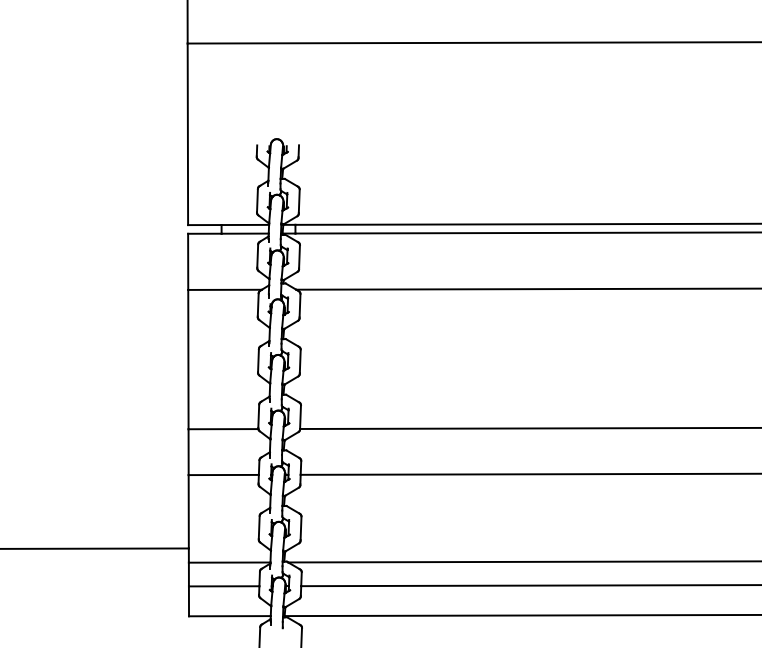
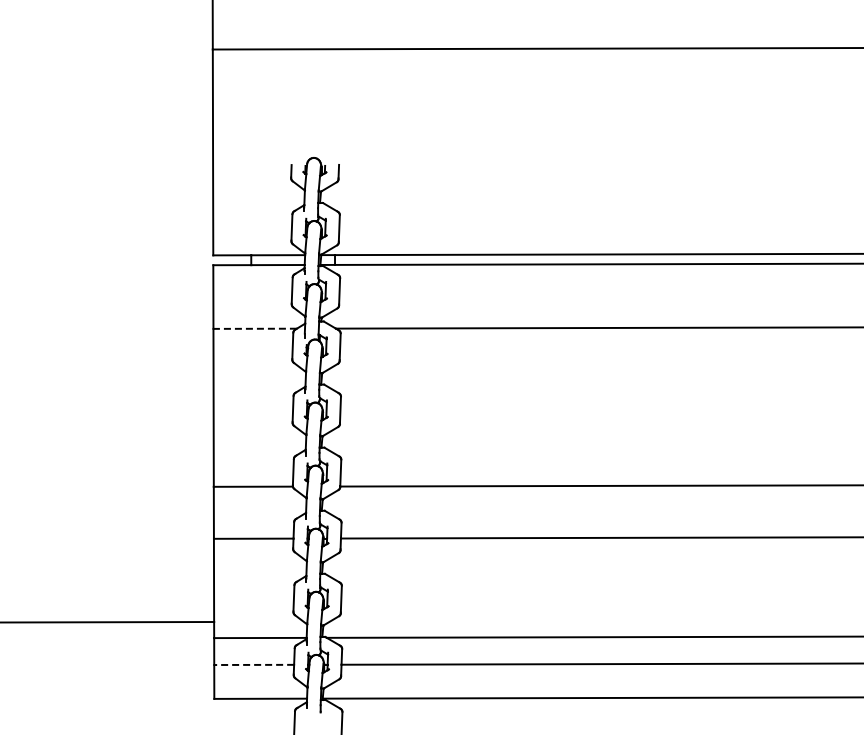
line: (225, 289) -> (255, 328), solid -> dashed
line: (224, 585) -> (254, 664), solid -> dashed

